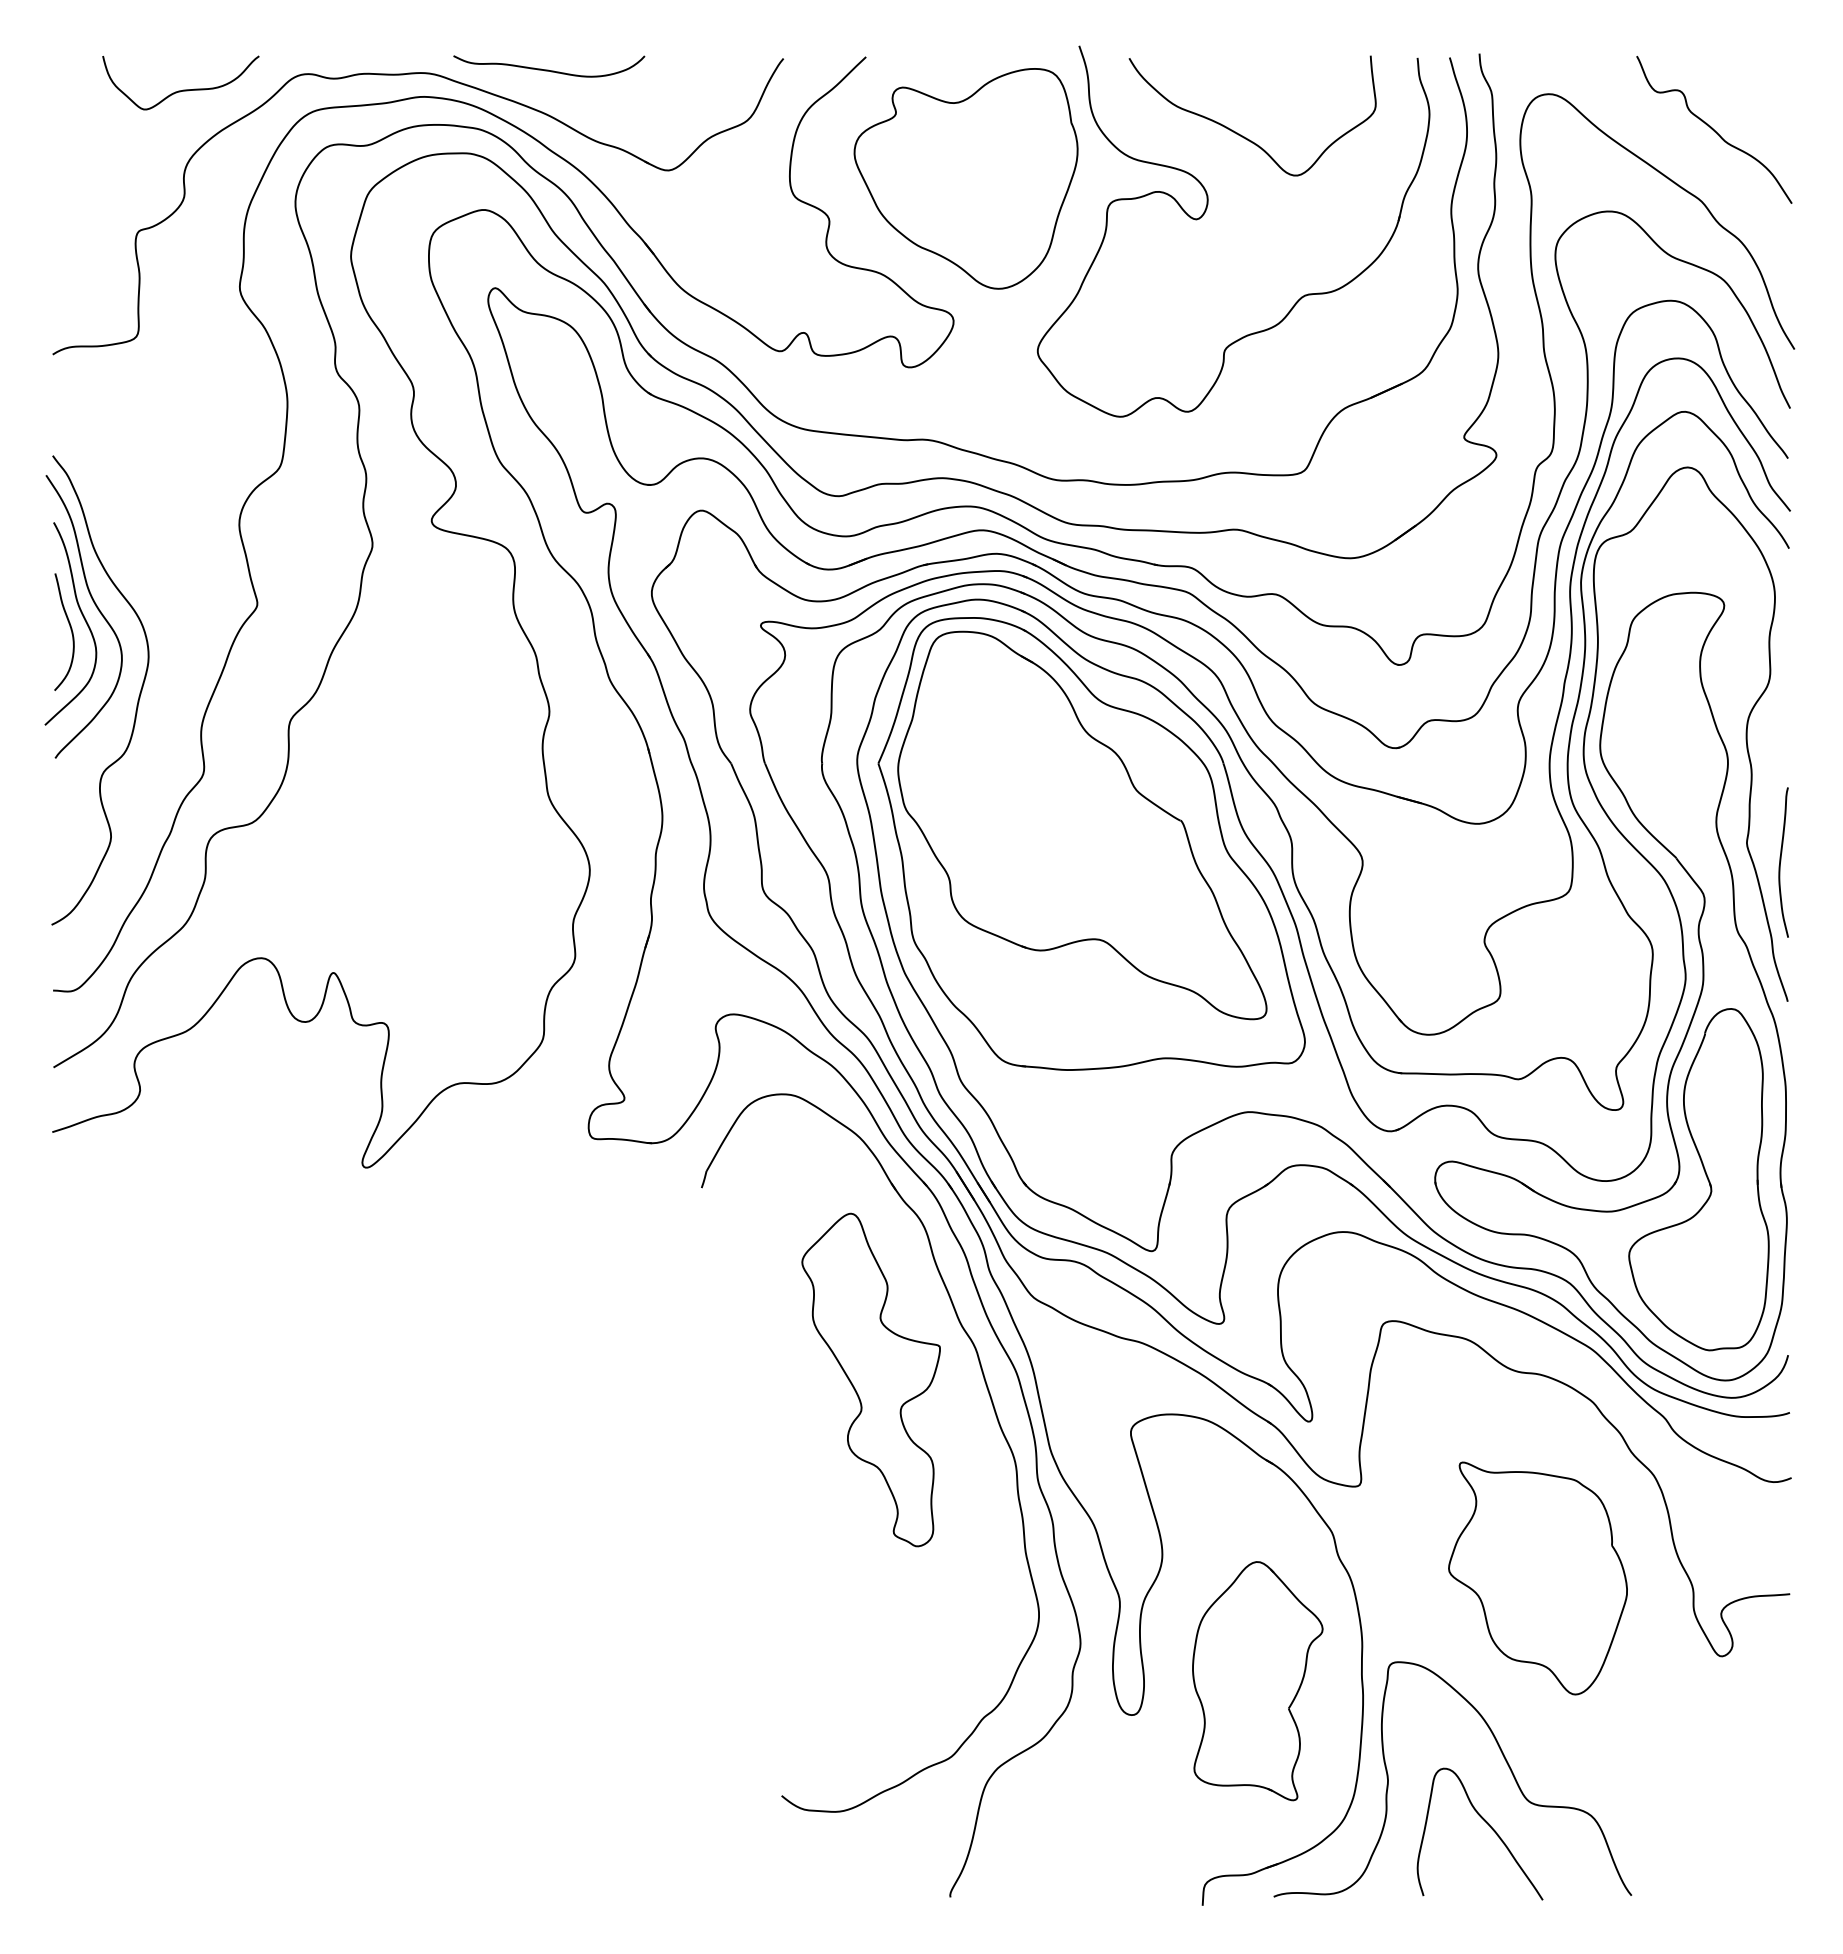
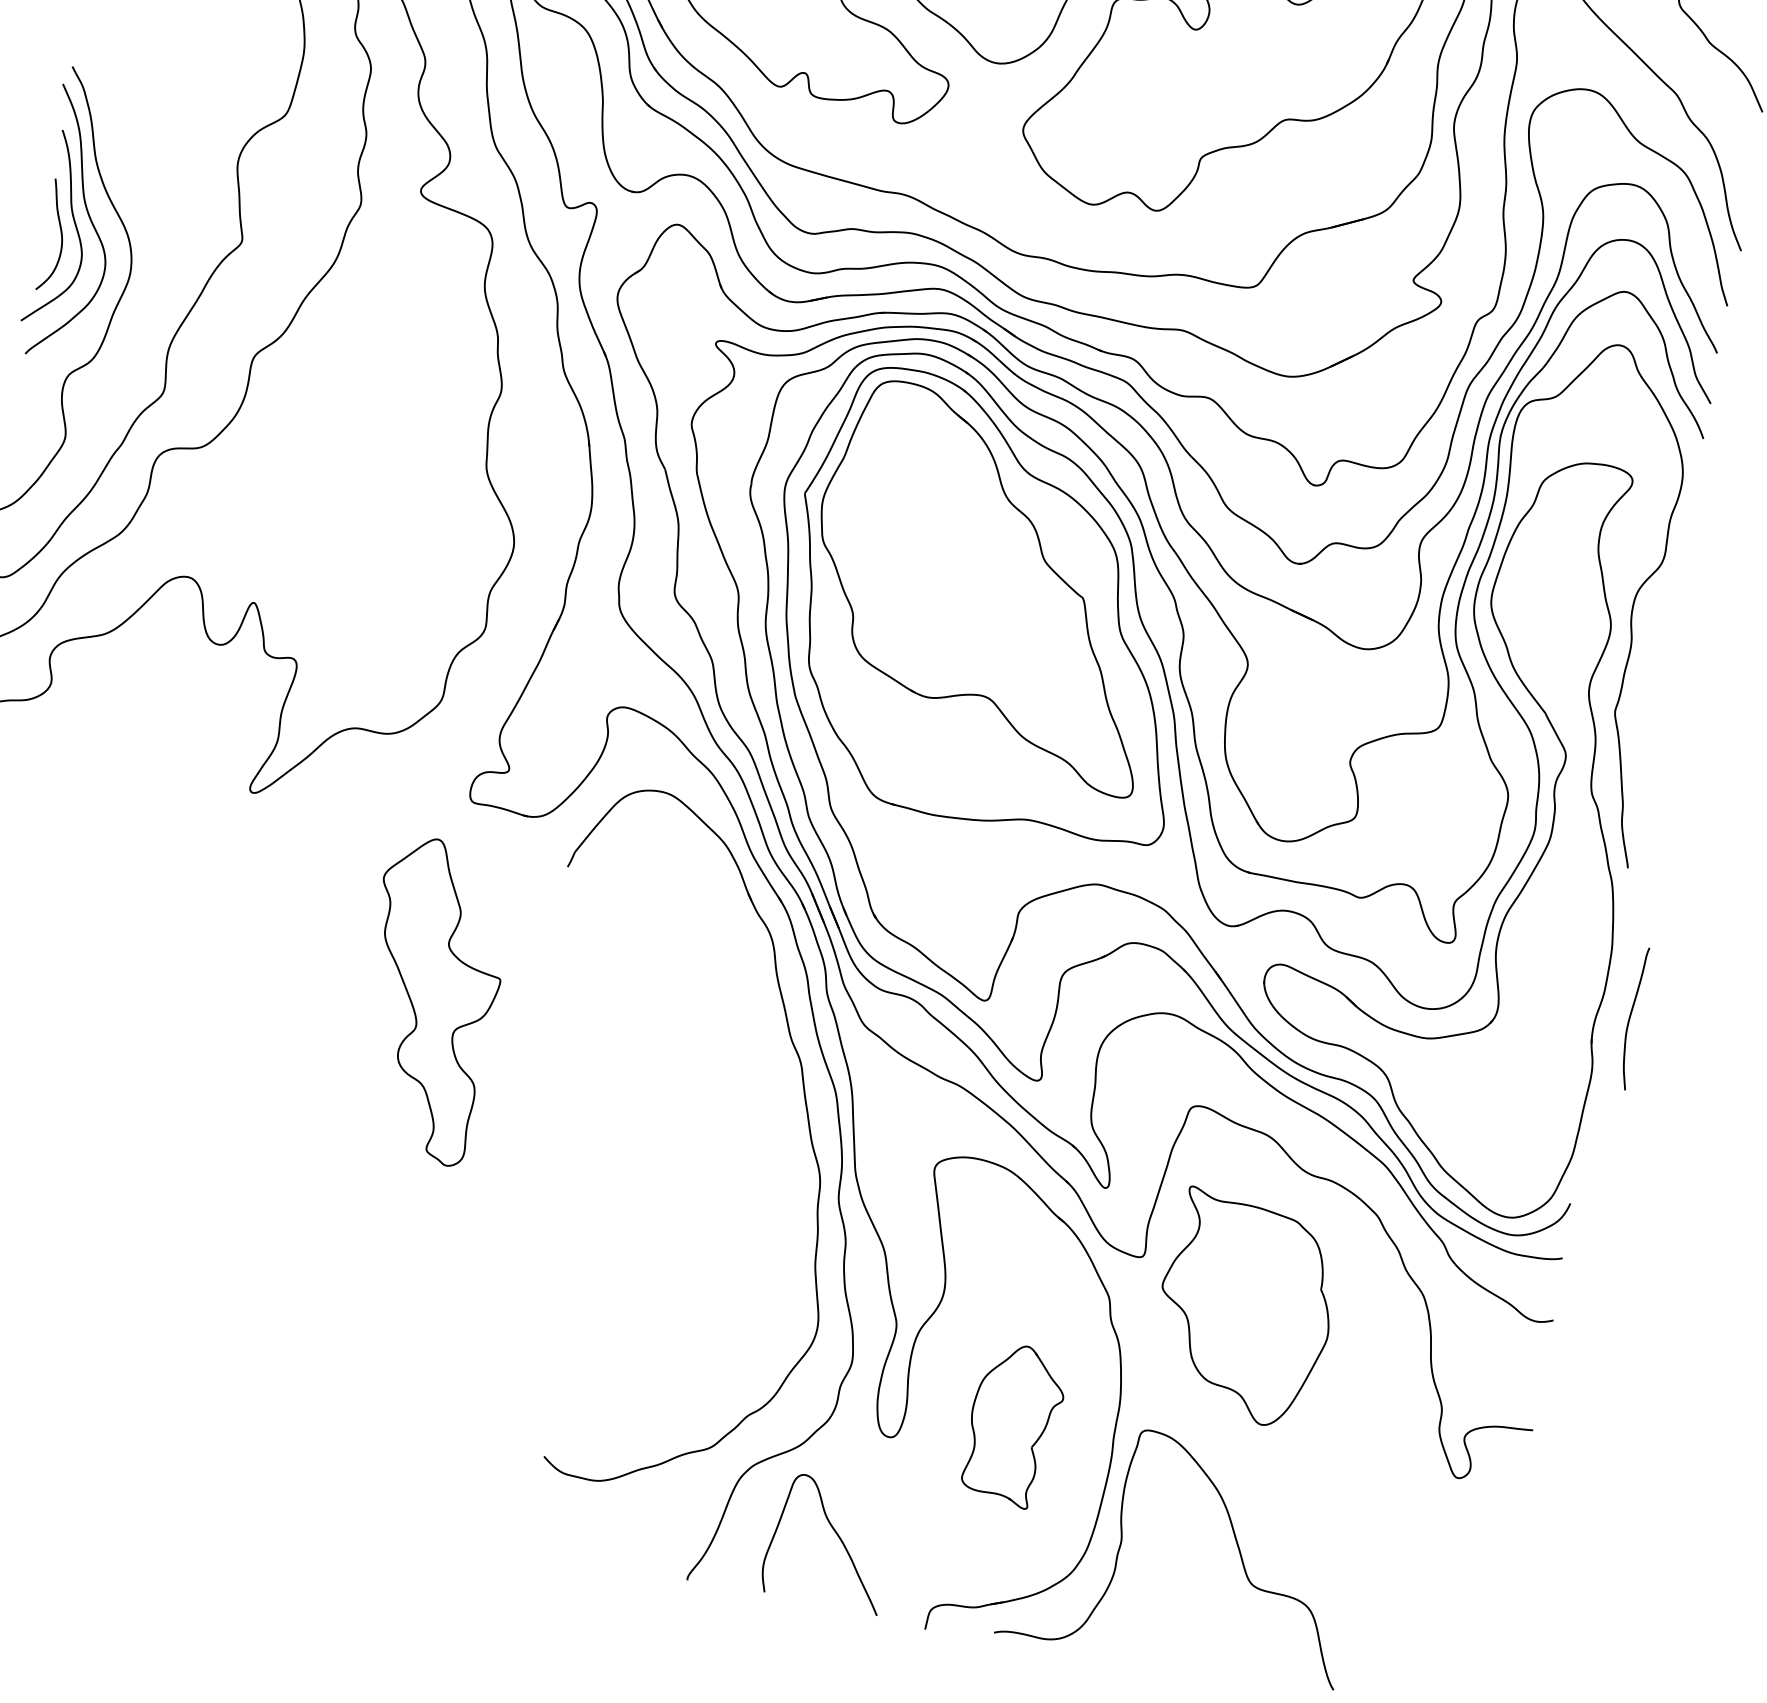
curve: (1781, 861) -> (1631, 1017), moved
part: (1705, 1175) -> (1521, 1019), removed
part: (870, 1379) -> (429, 999), moved
part: (1537, 1578) -> (1245, 1308), moved
part: (1257, 1681) -> (1013, 1425), size x0.7
curve: (1487, 1824) -> (836, 1534), moved

